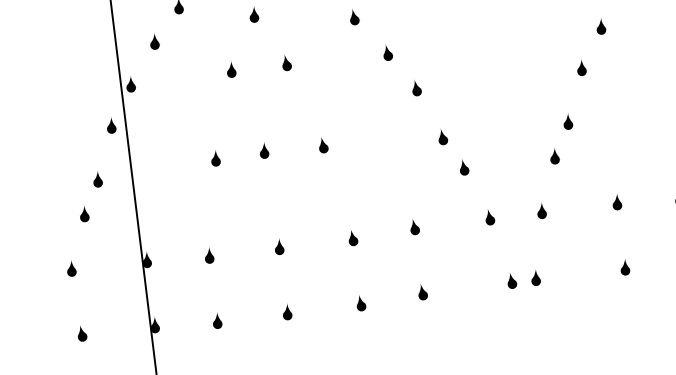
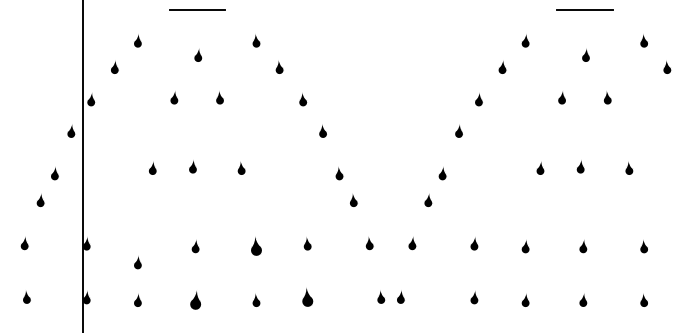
part: (353, 237) -> (256, 246), size x1.4
part: (208, 255) -> (137, 262), moved
part: (422, 292) -> (307, 297), size x1.4
part: (287, 311) -> (195, 299), size x1.4

